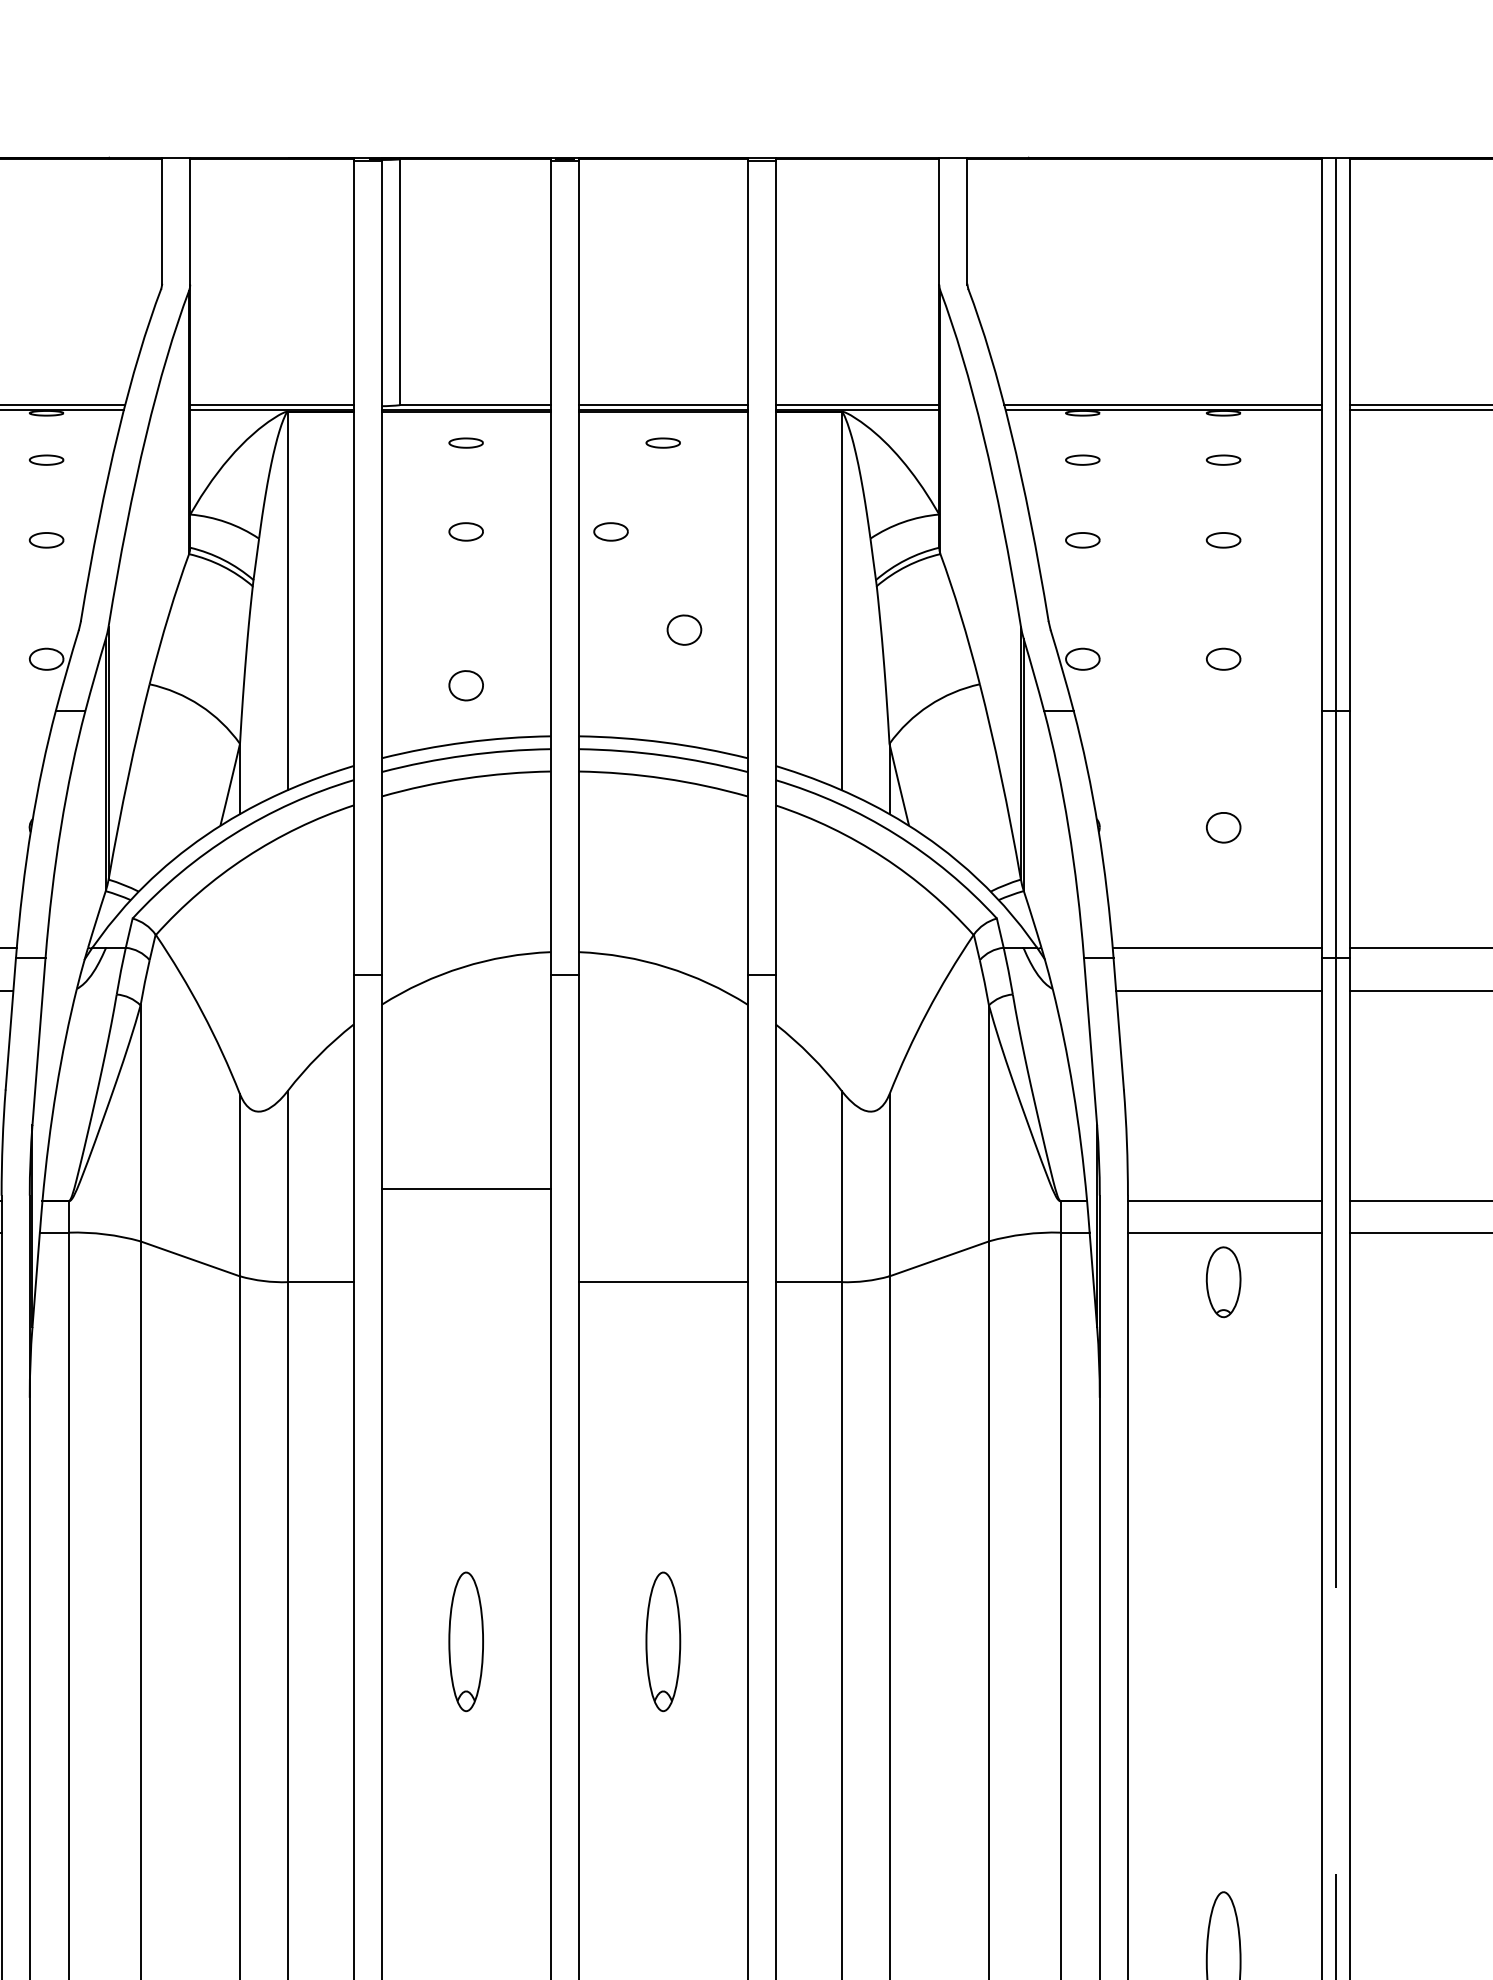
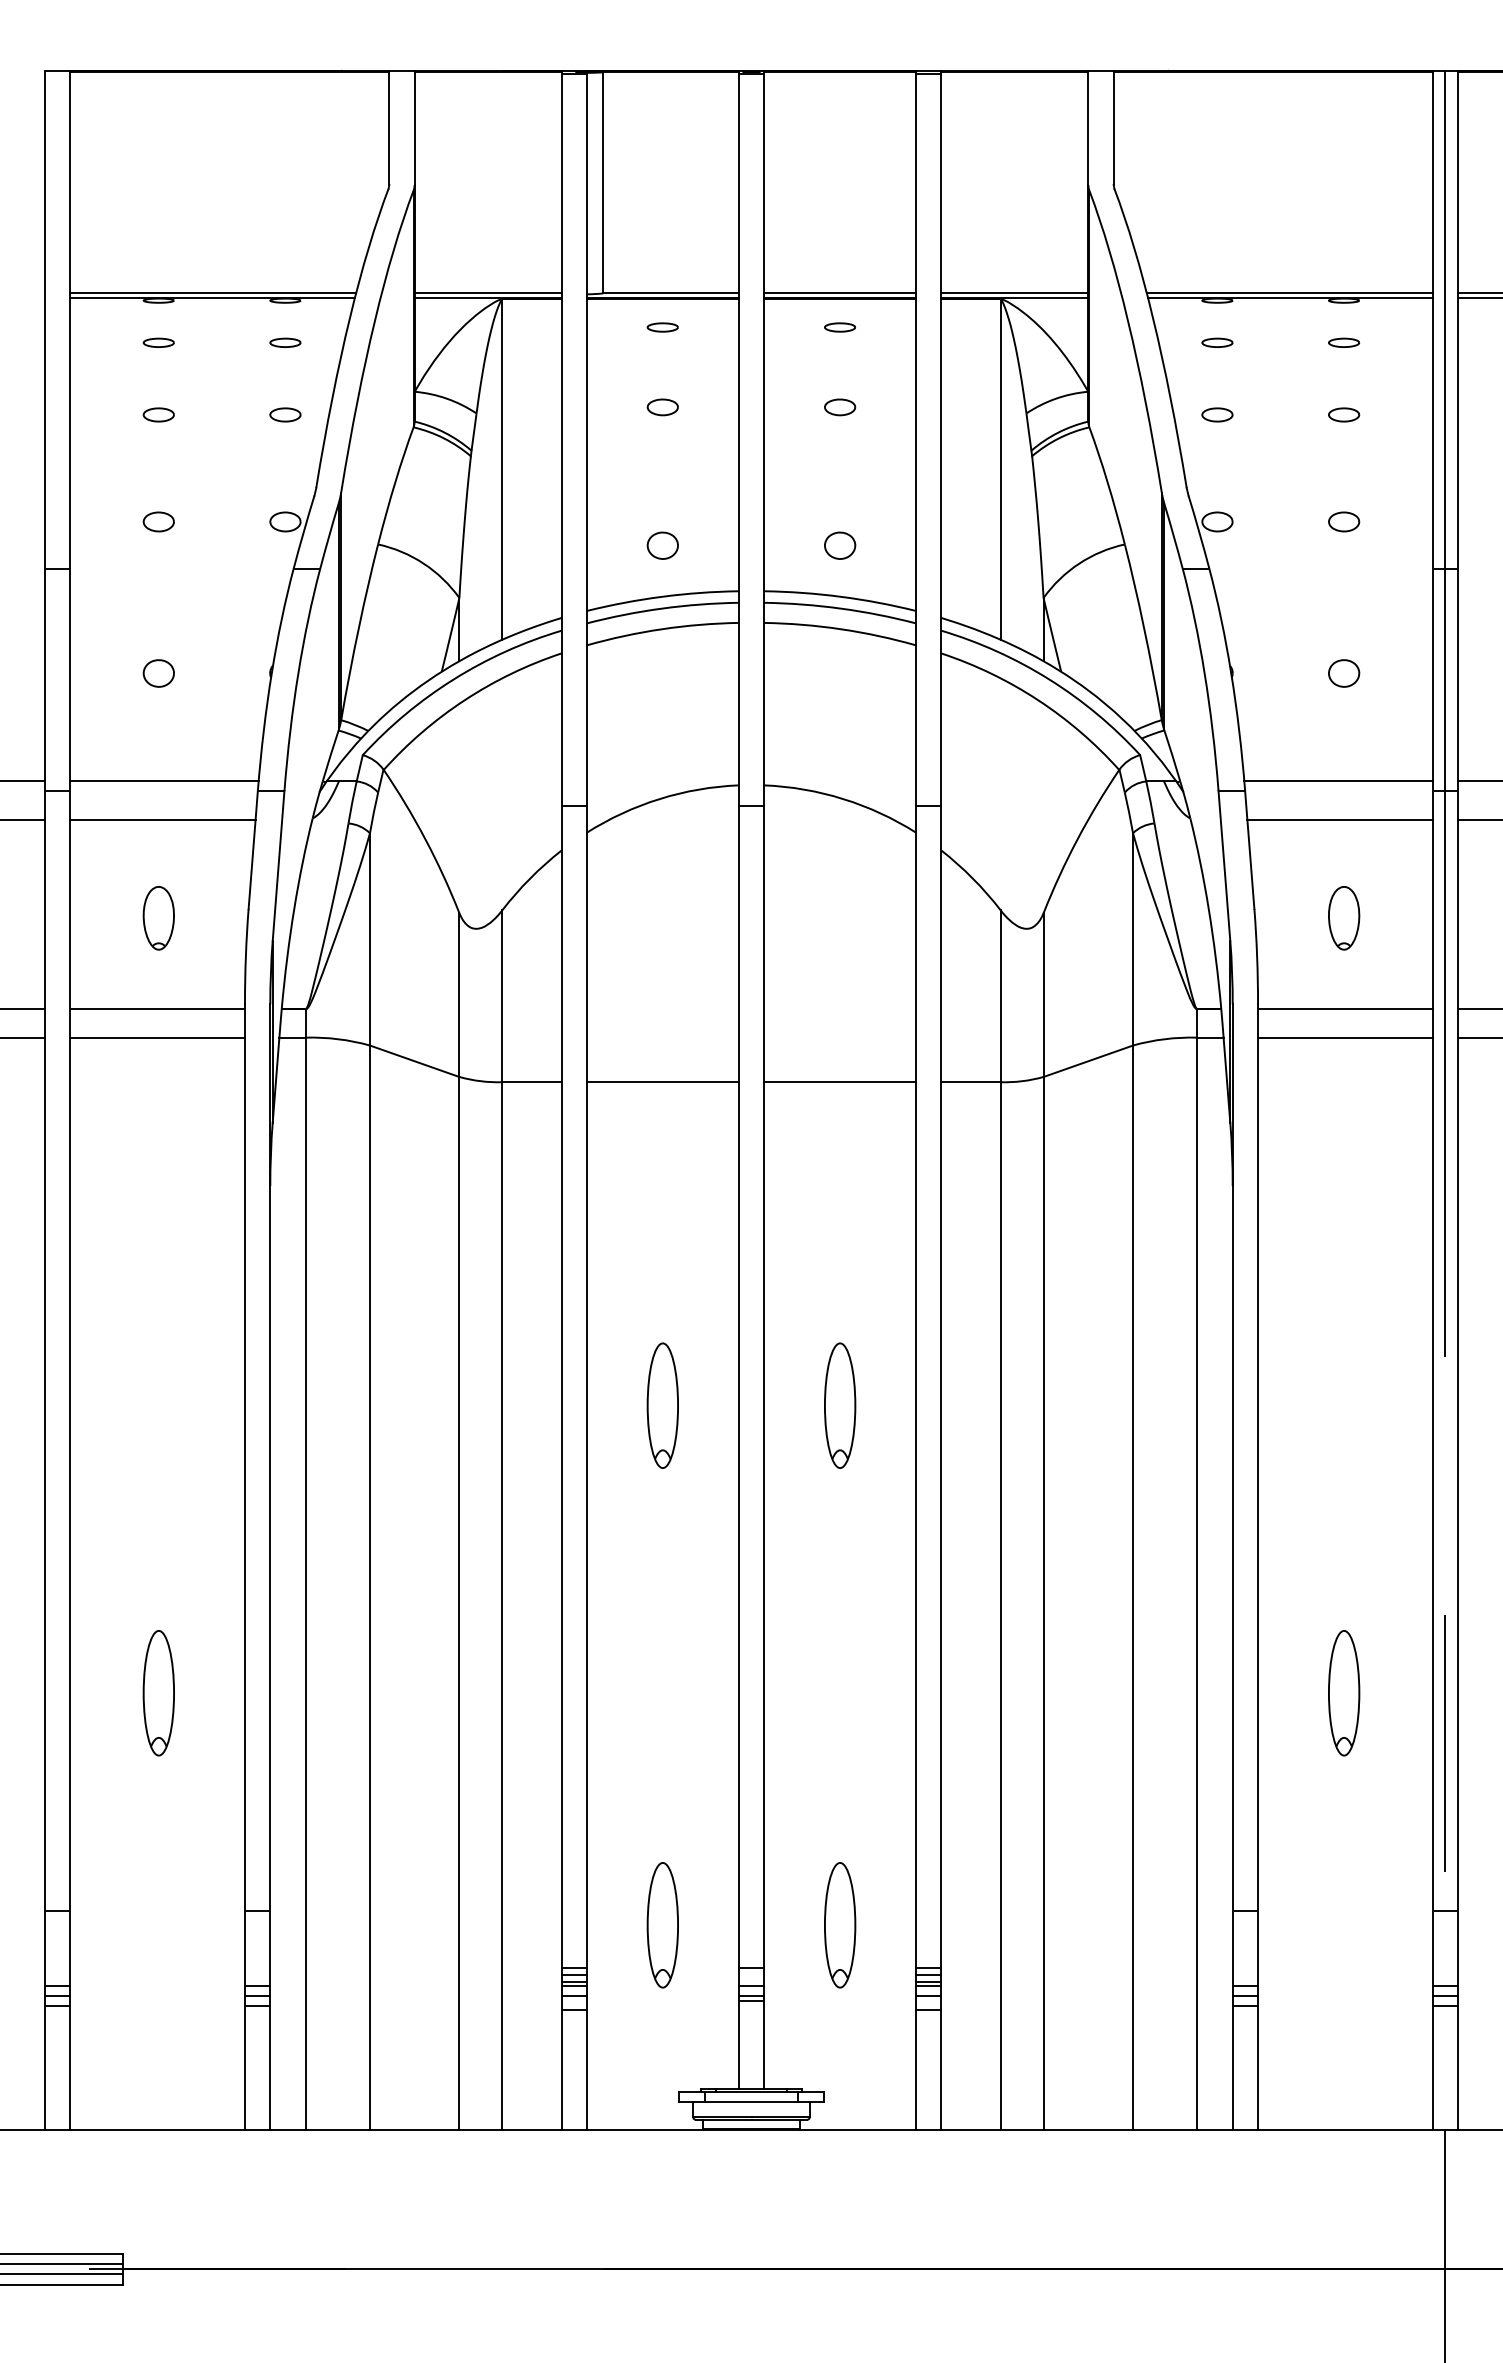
part: (611, 532) -> (840, 407), moved
part: (684, 629) -> (840, 545), moved
line: (465, 1189) -> (662, 1082), moved
part: (1224, 1282) -> (1344, 918), moved

